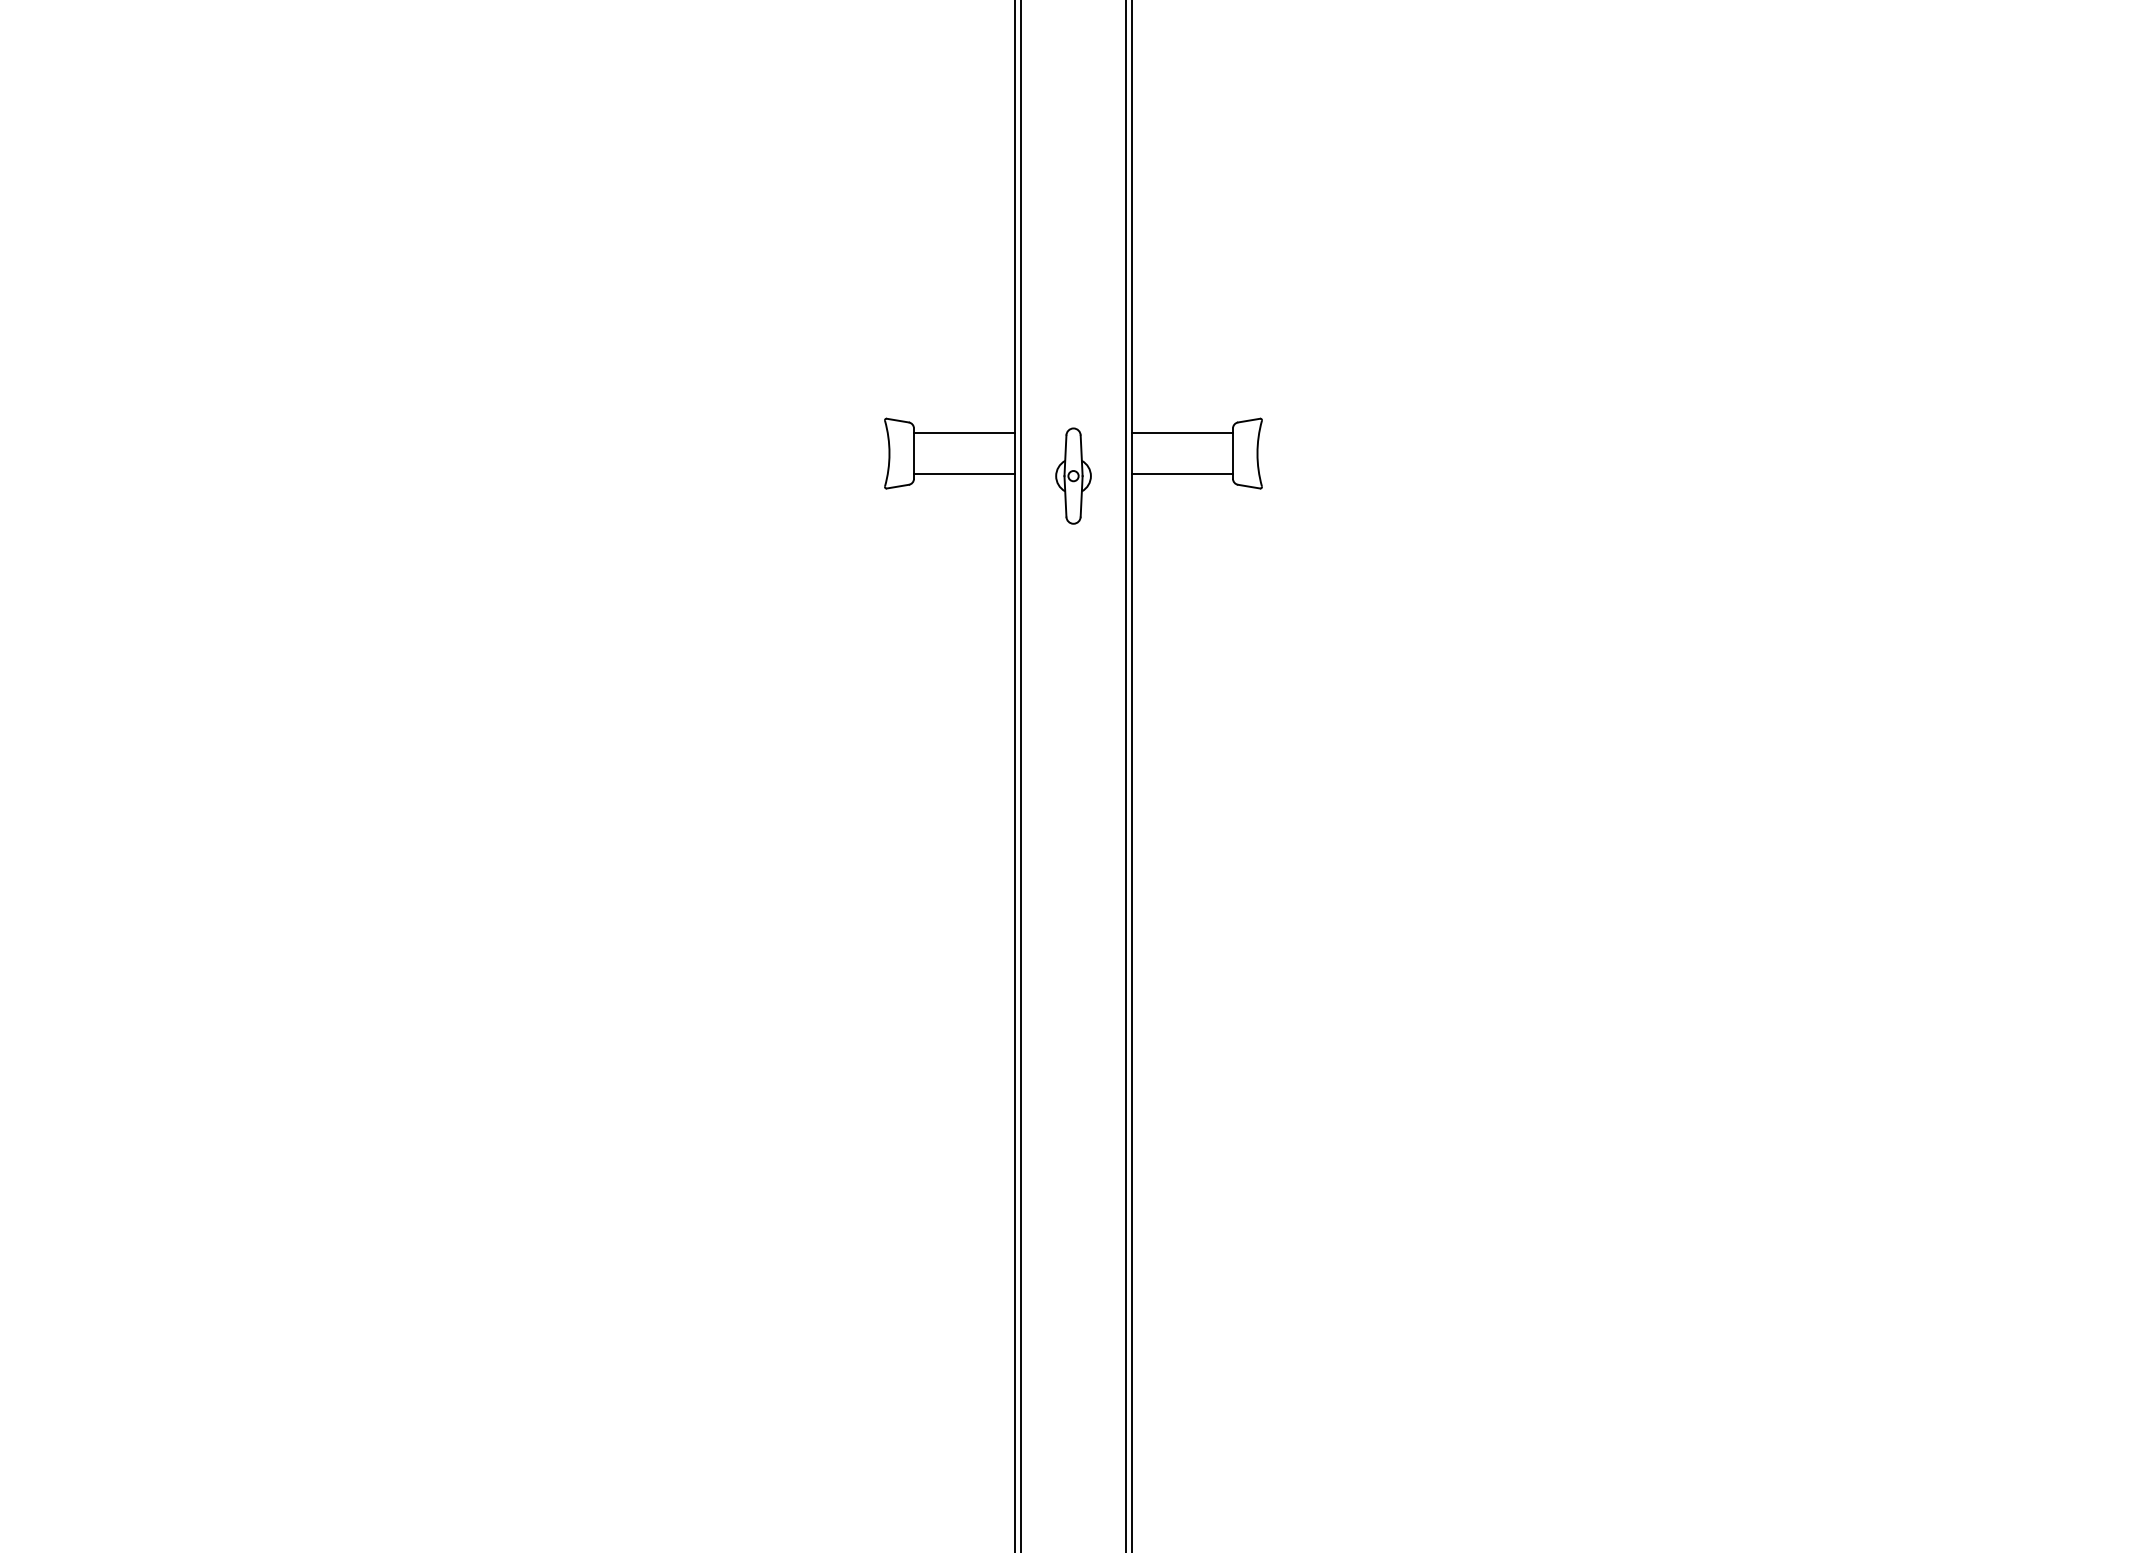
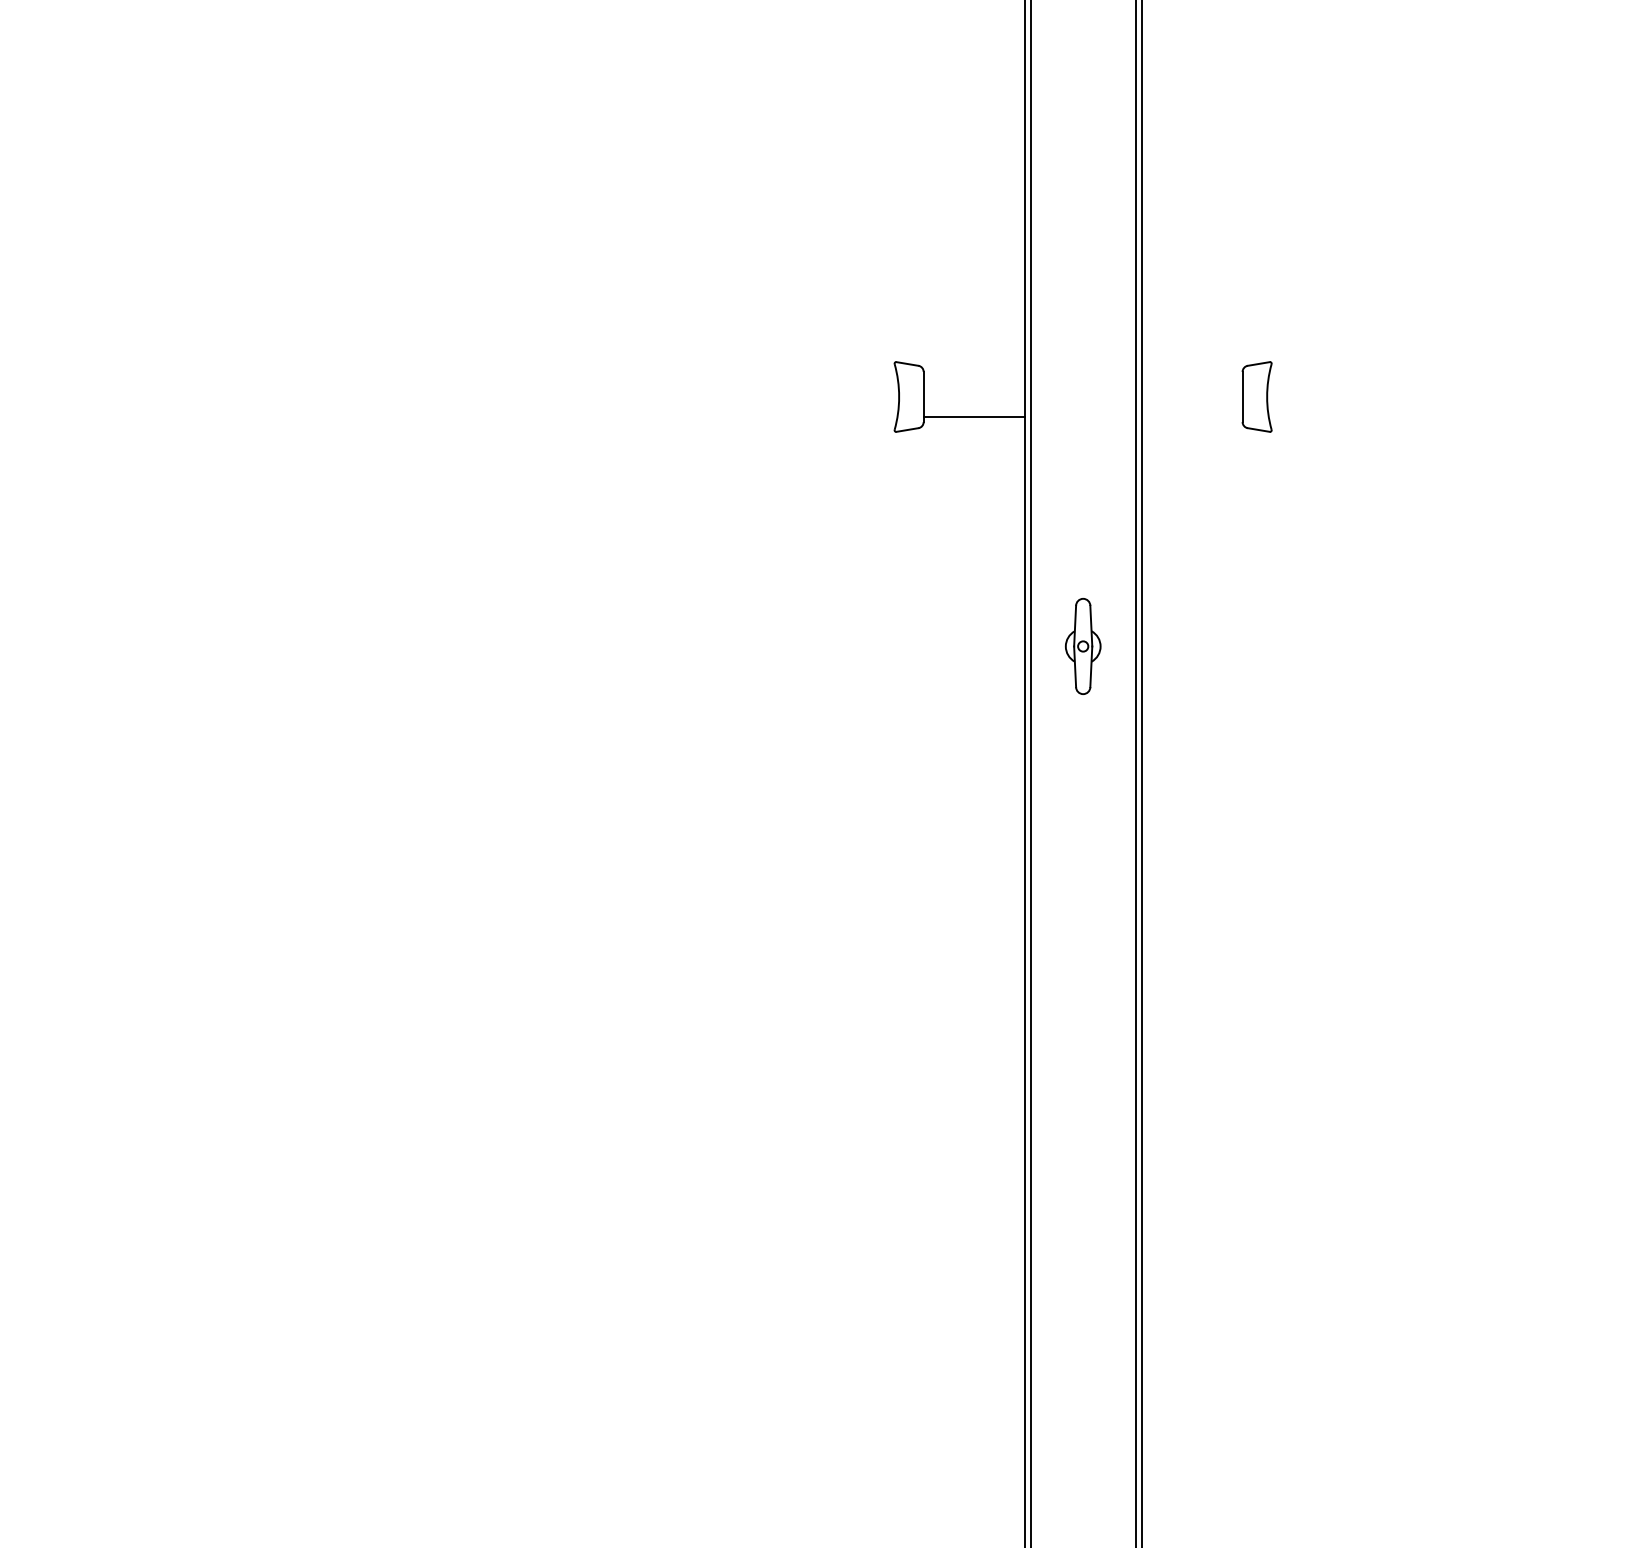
line: (964, 433) -> (974, 376), removed
line: (1182, 433) -> (1192, 376), removed
line: (1182, 473) -> (1192, 416), removed
part: (1073, 475) -> (1083, 645), moved

